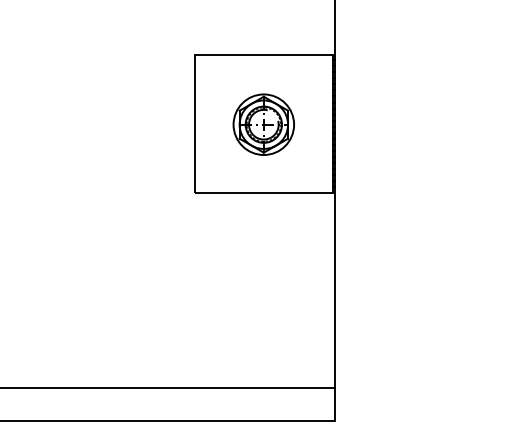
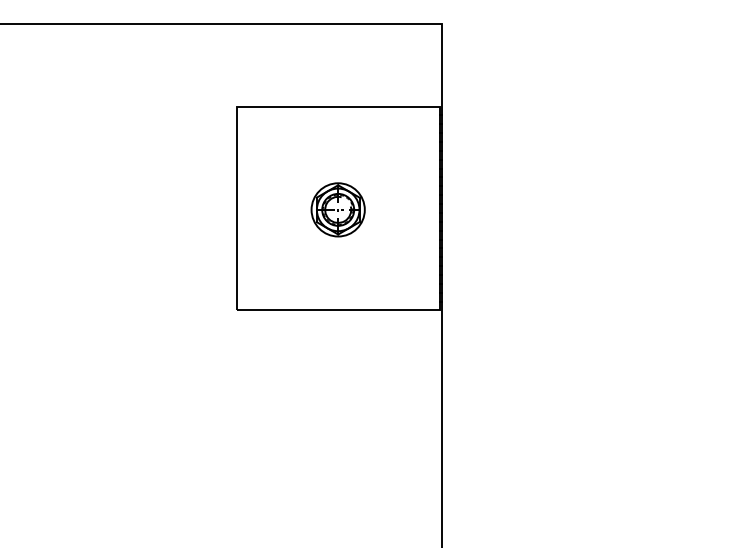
part: (263, 124) -> (337, 209), size x0.6

